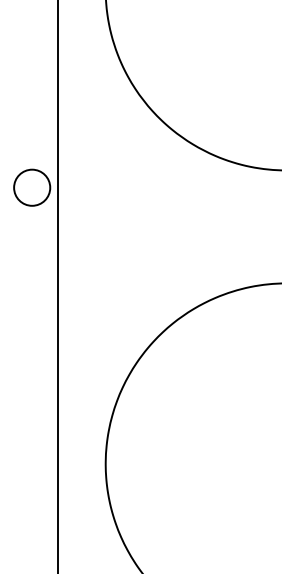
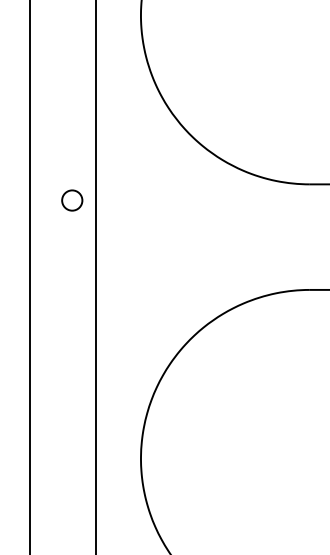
circle: (32, 187) -> (72, 200), size x0.6

